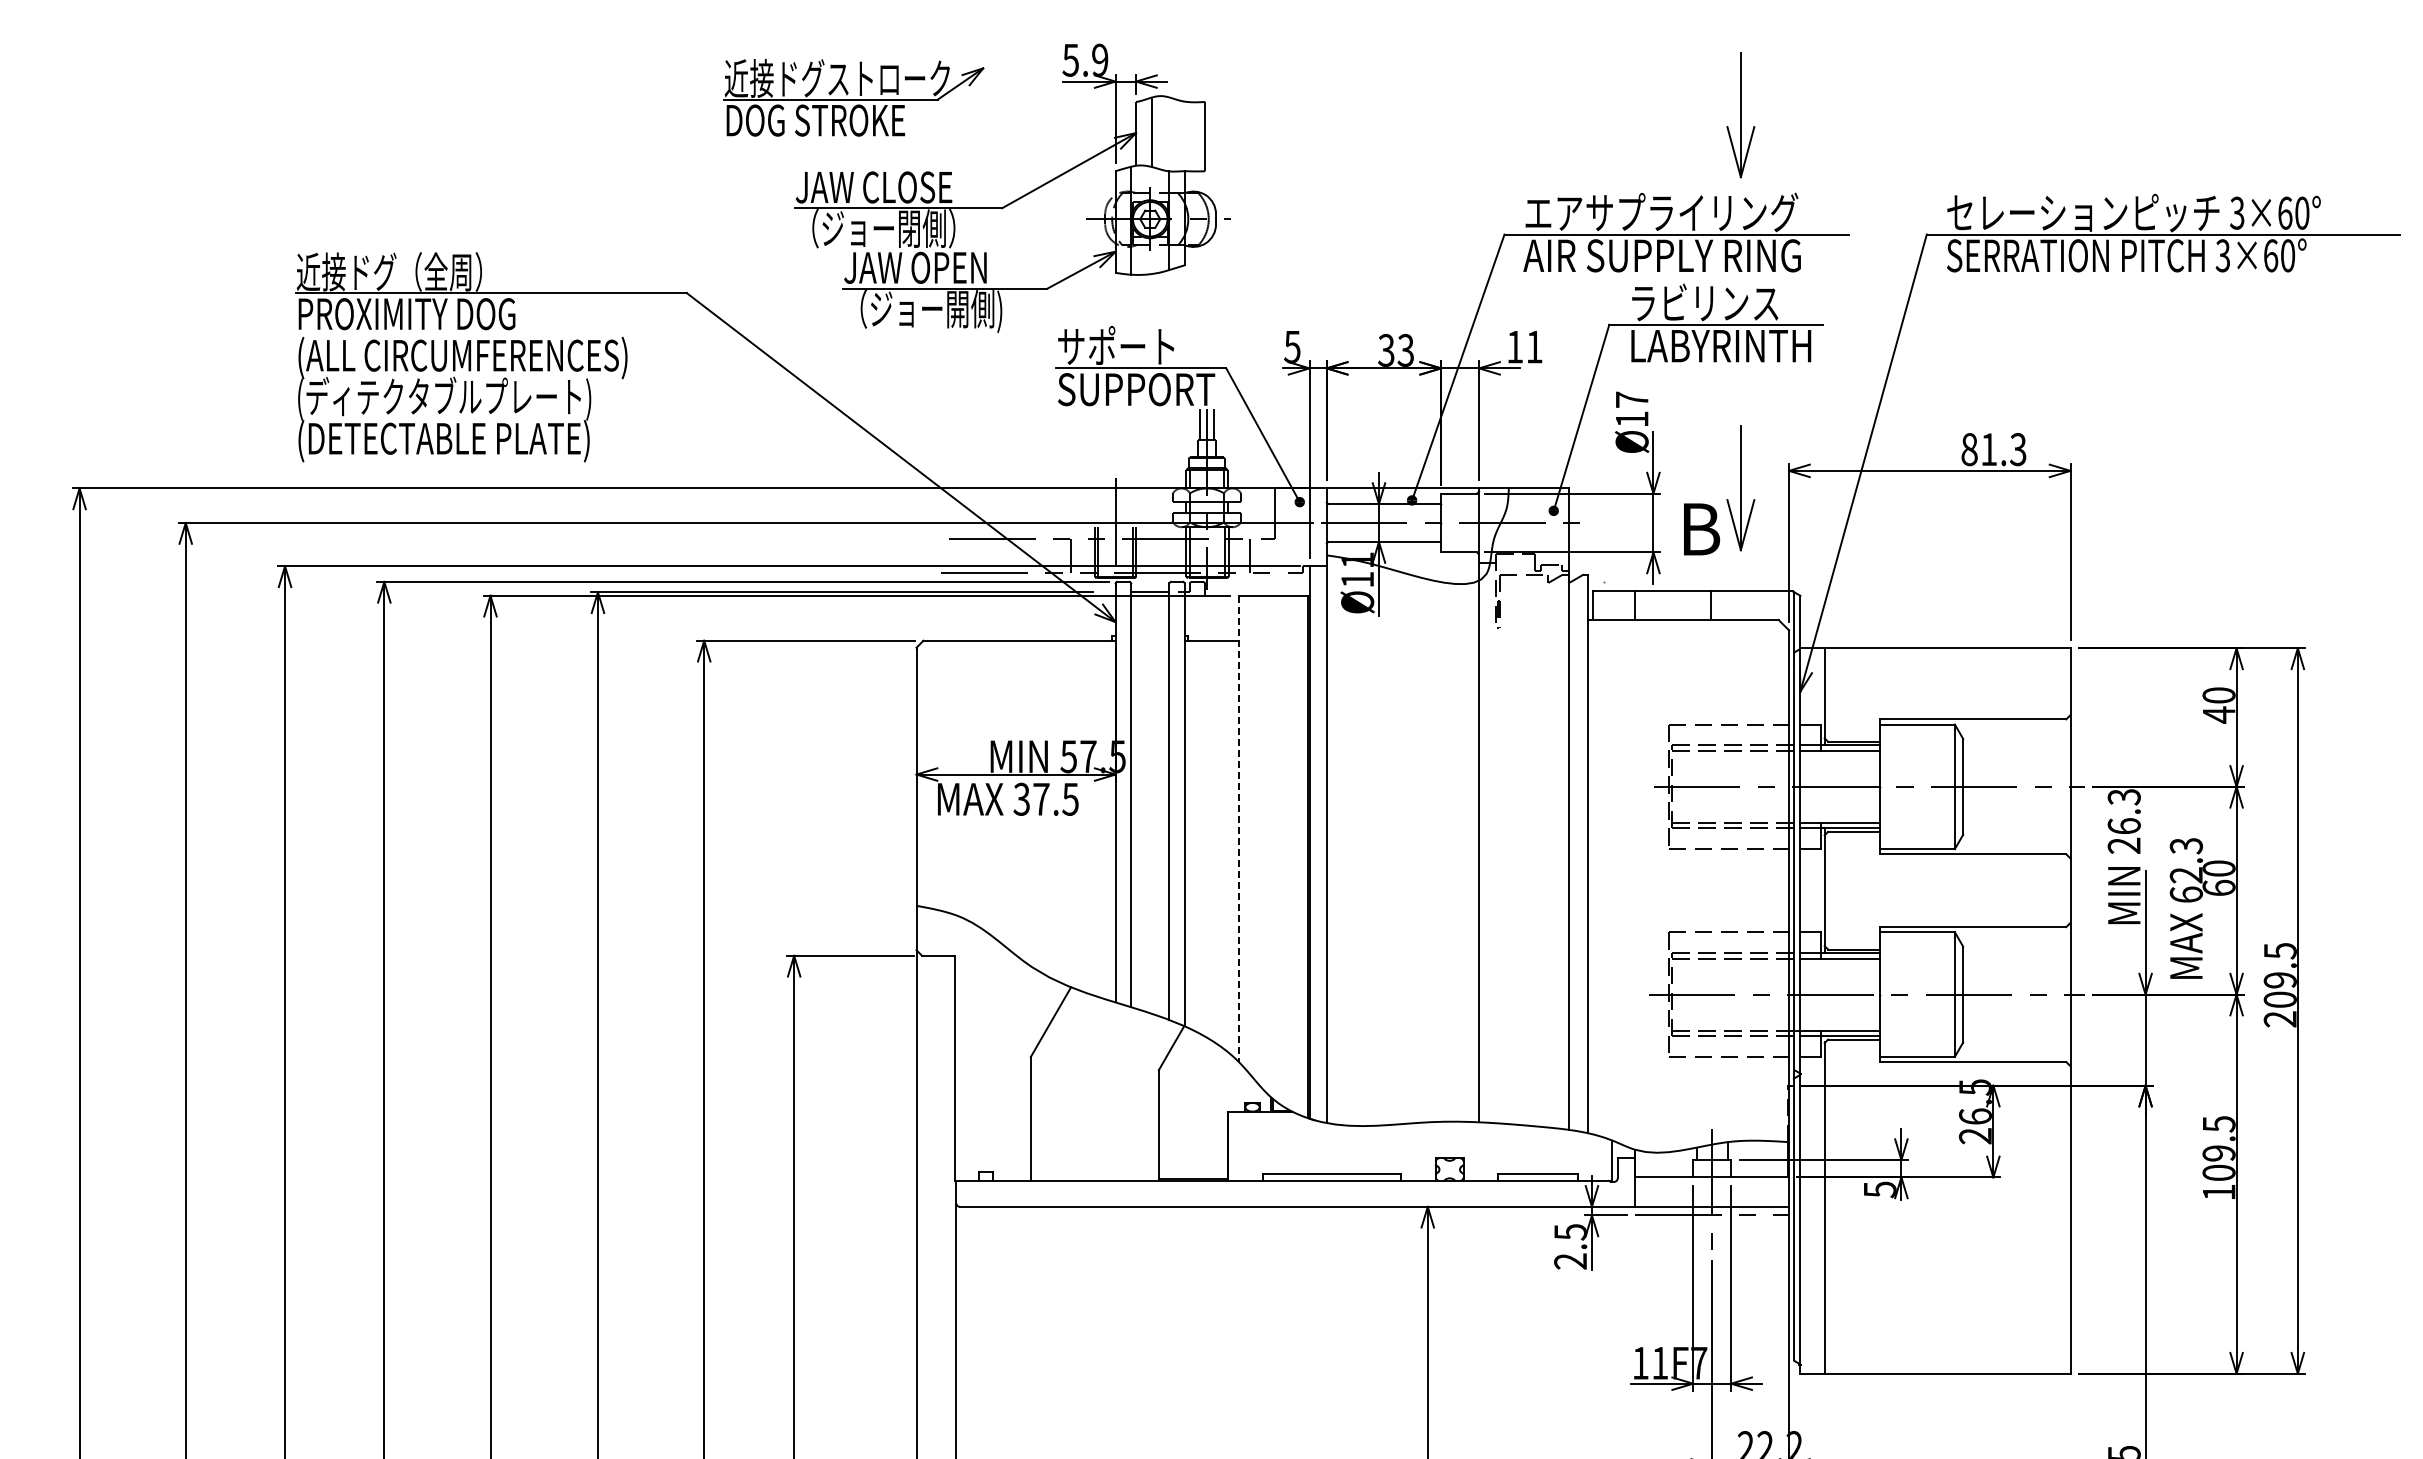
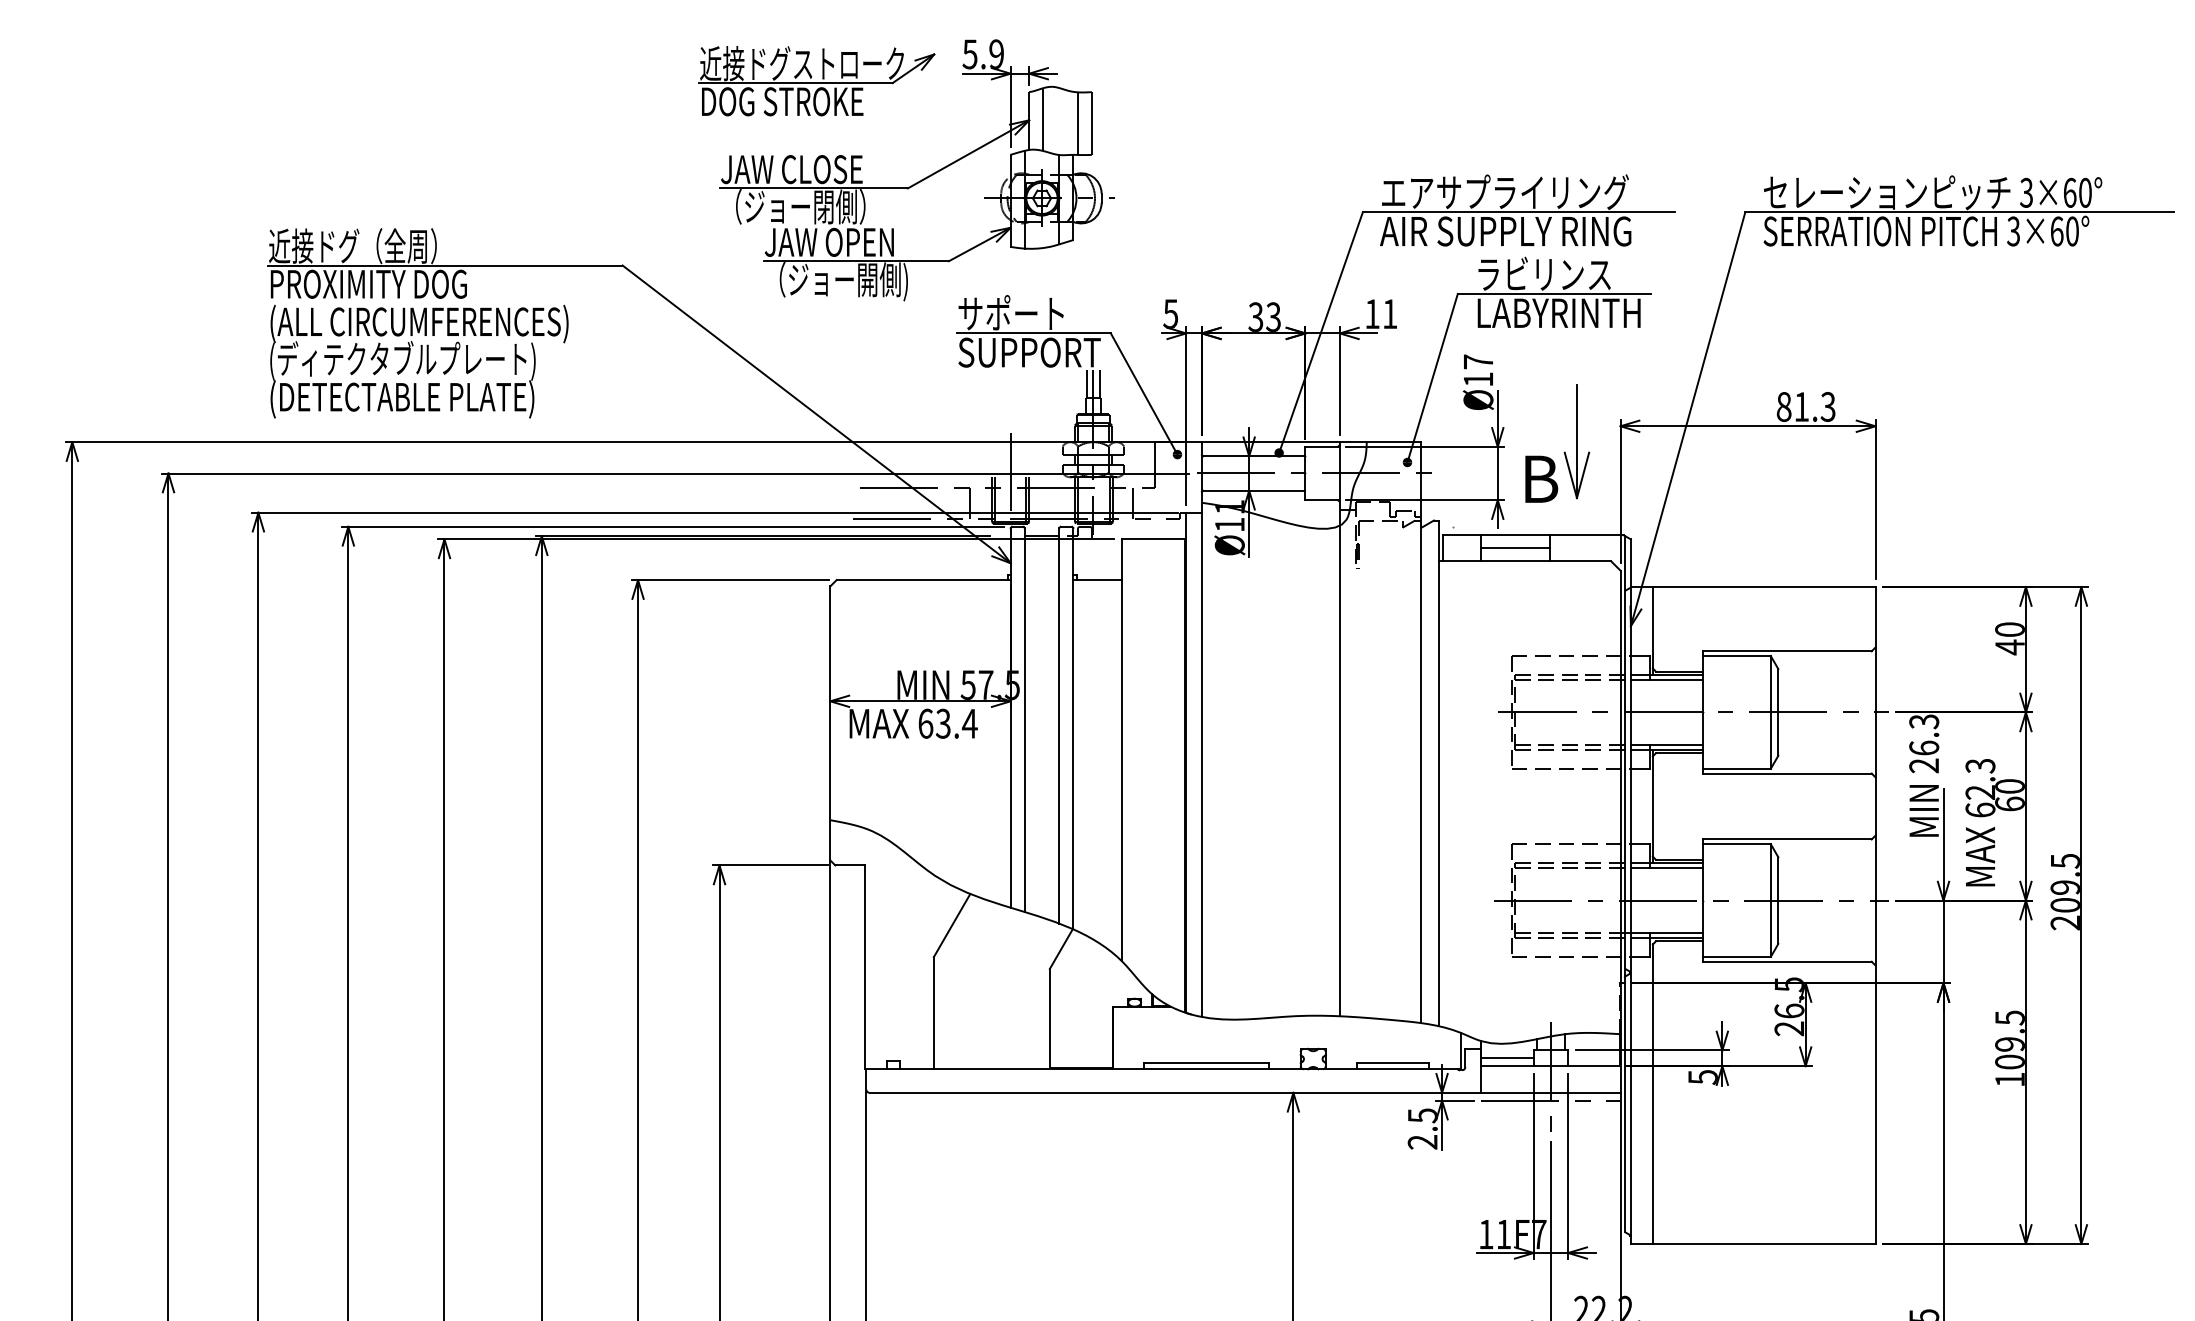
part: (853, 97) -> (816, 80), moved
part: (1740, 115) -> (1576, 104), removed
line: (1189, 136) -> (1077, 123), added
line: (1672, 605) -> (1515, 548), added
text: (1046, 798) -> (948, 722), 37.5 -> 63.4
line: (1238, 828) -> (1121, 750), dashed -> solid
line: (1663, 1168) -> (1506, 1058), added

